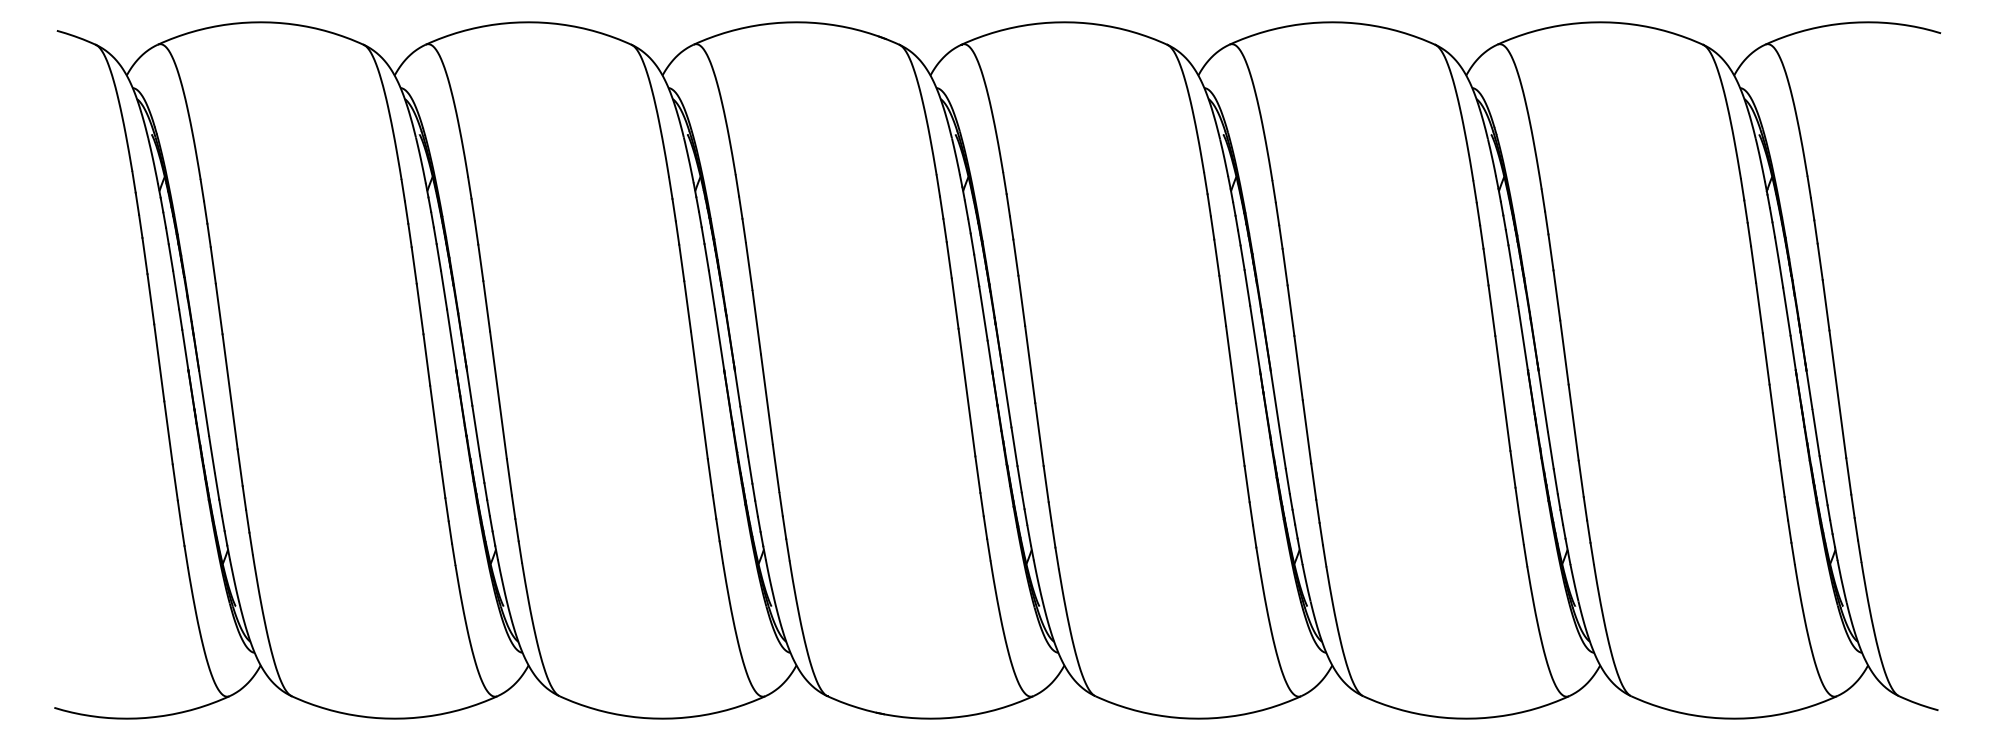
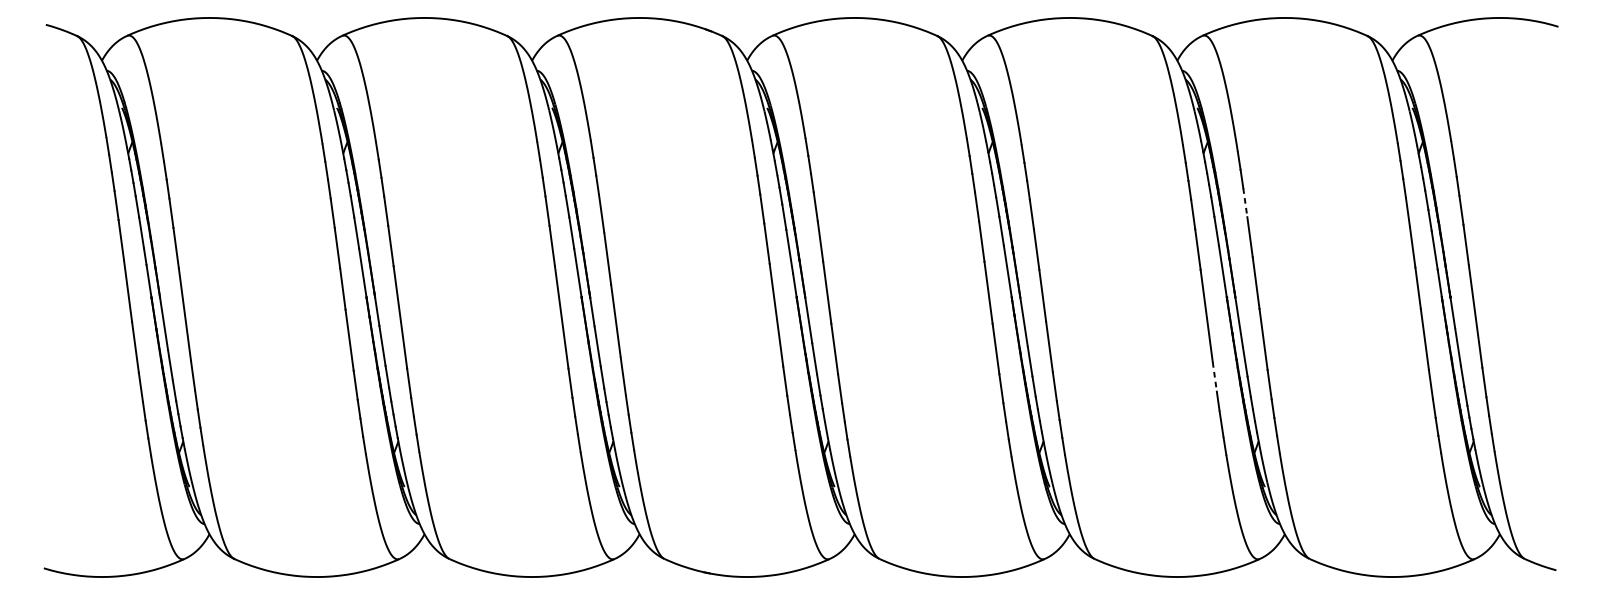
line: (1551, 252) -> (1245, 202), solid -> dashed
line: (1512, 469) -> (1214, 376), solid -> dashed

